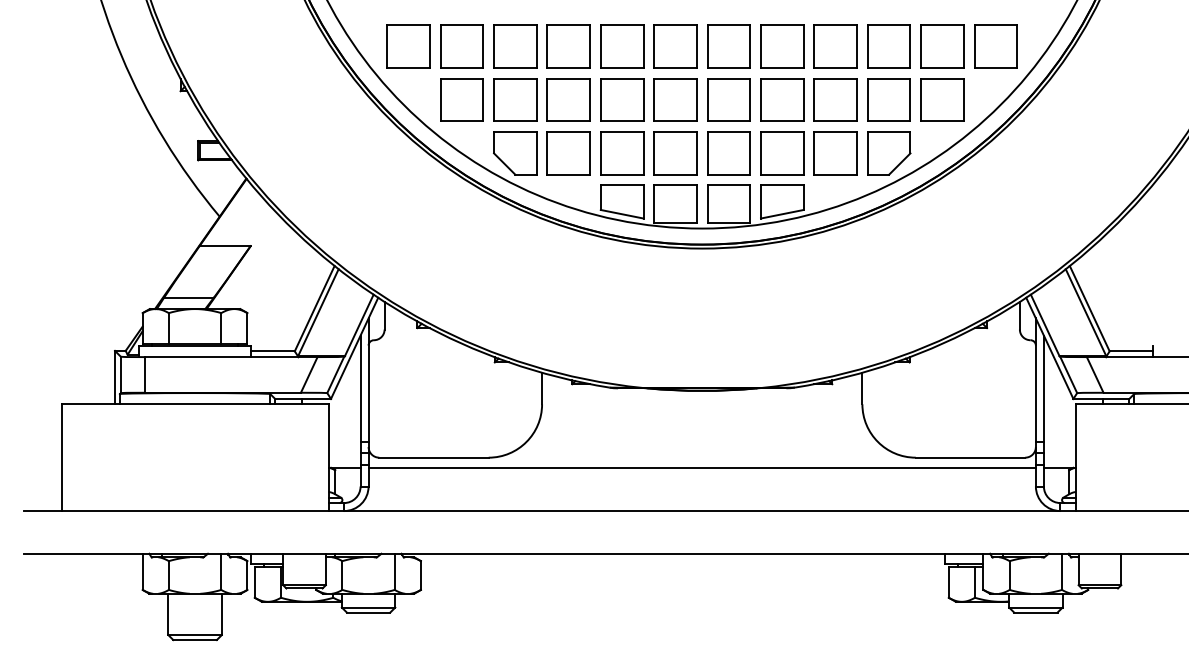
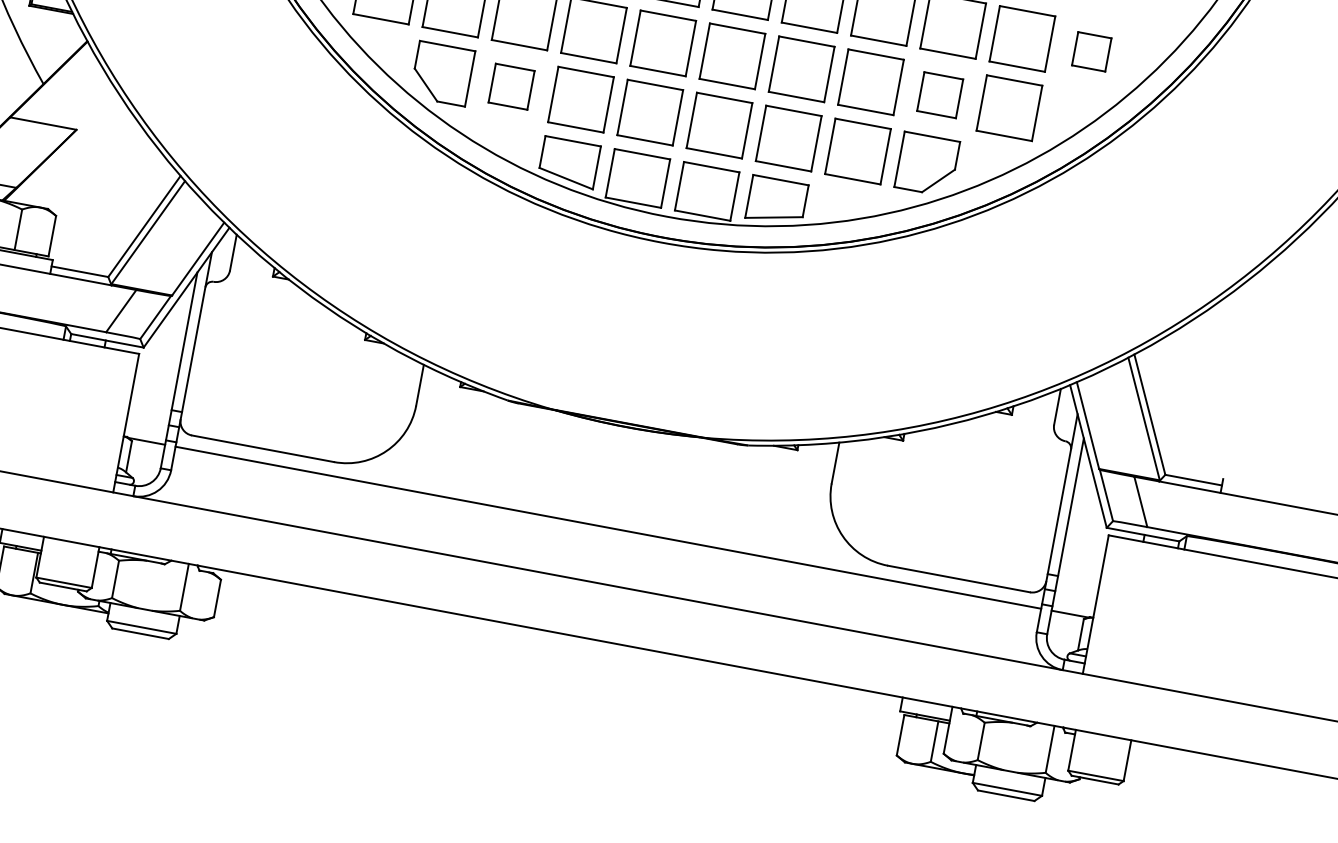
part: (995, 46) -> (1091, 51), size x0.6
part: (888, 99) -> (939, 94), size x0.7
part: (568, 153) -> (511, 86), size x0.7

